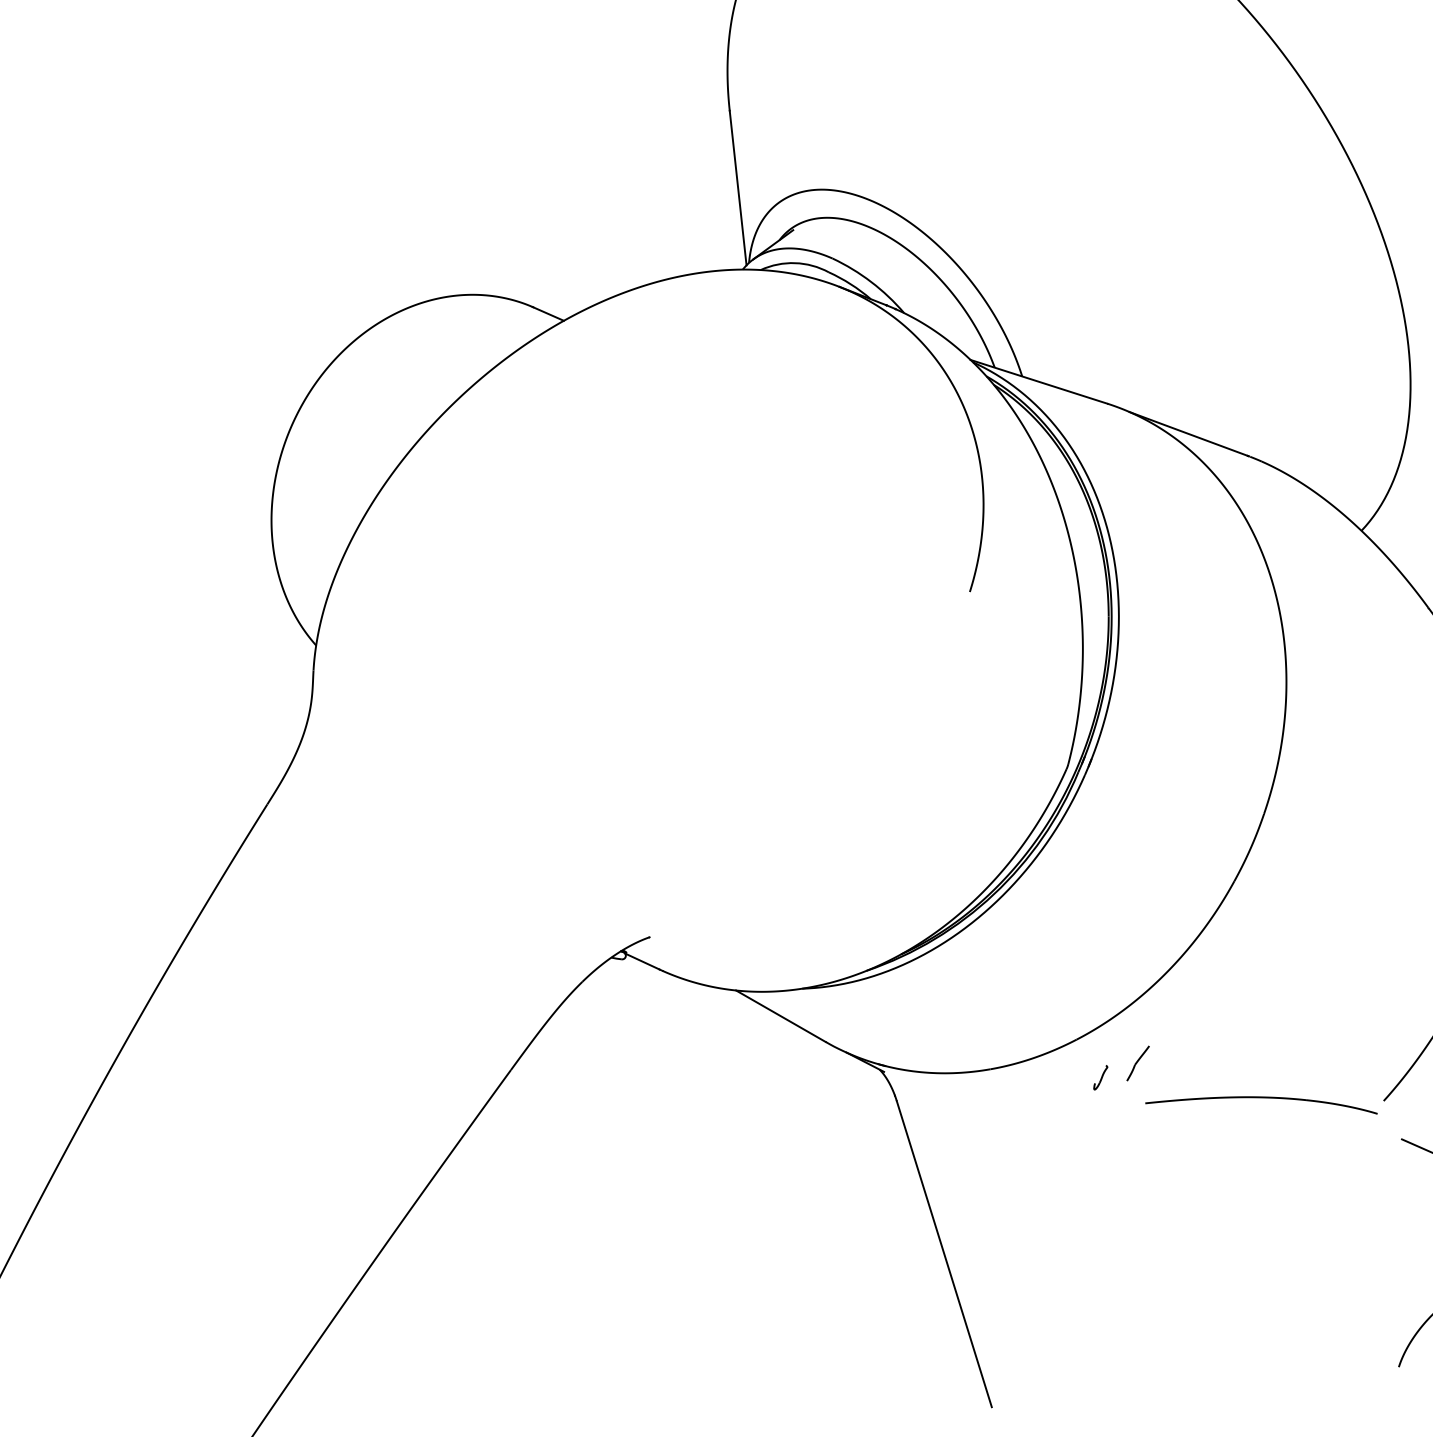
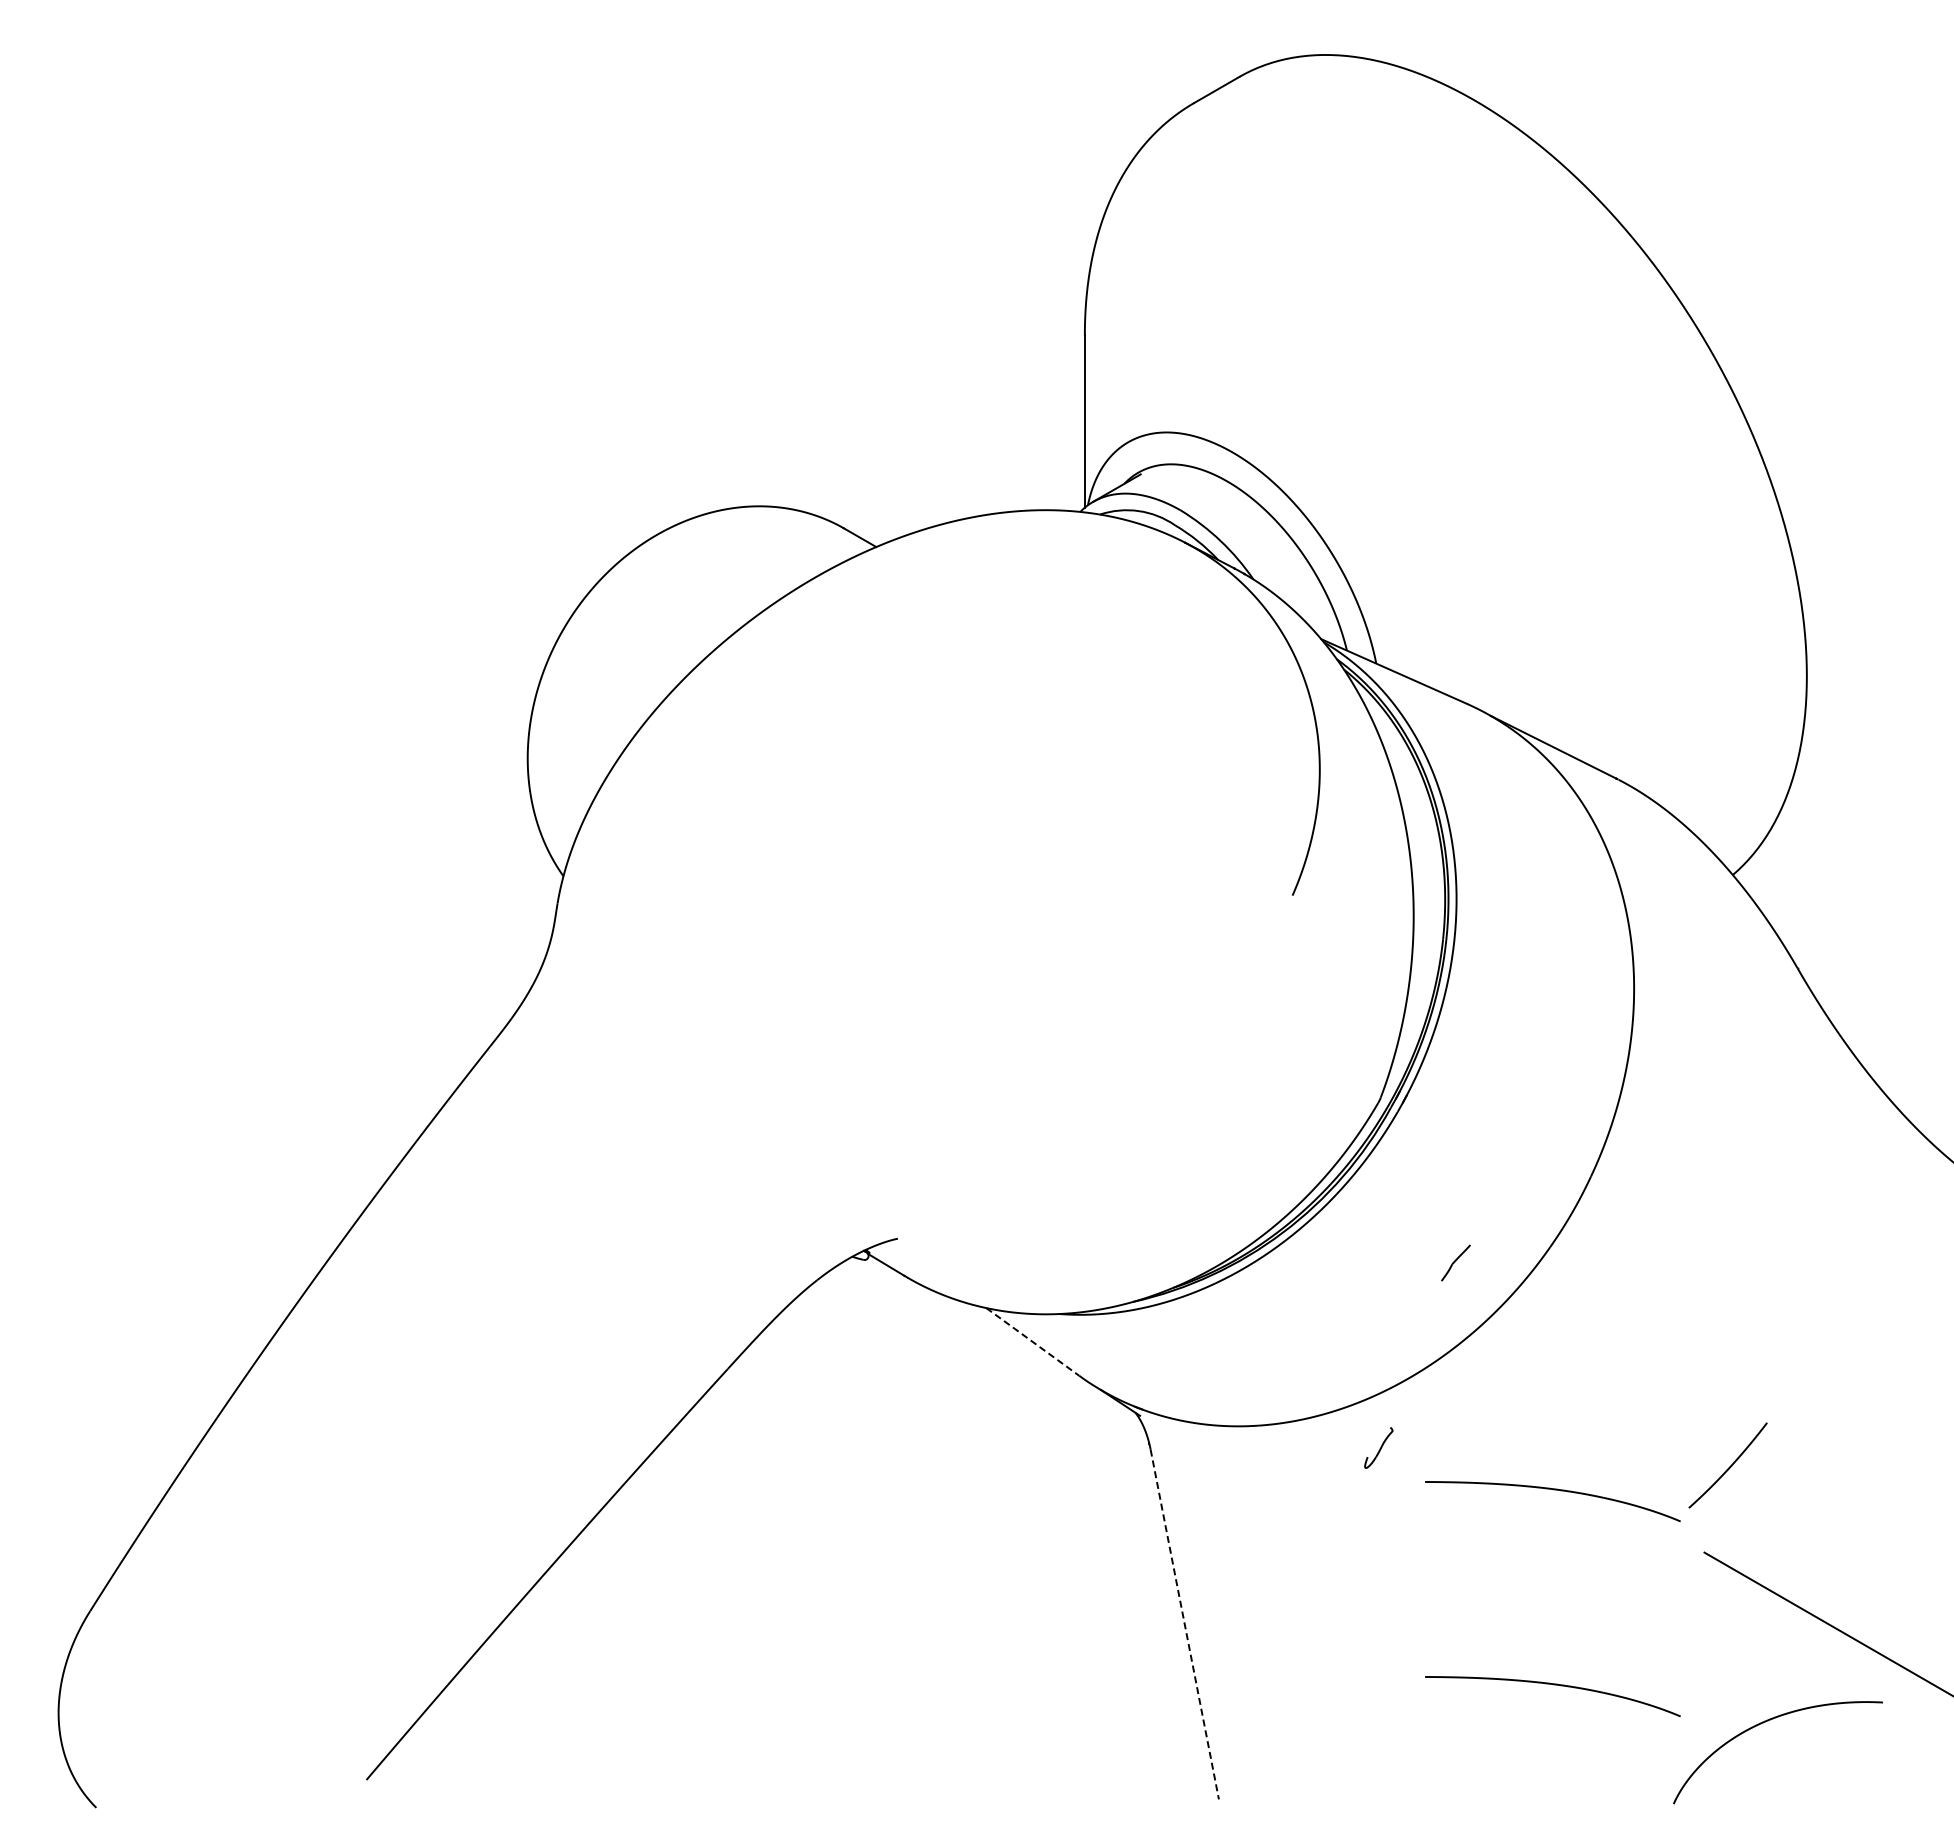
line: (781, 1016) -> (1033, 1342), solid -> dashed
part: (1137, 1063) -> (1455, 1262), moved
part: (1100, 1077) -> (1378, 1448), size x1.6
line: (944, 1255) -> (1184, 1625), solid -> dashed
part: (1279, 1272) -> (1553, 1685), added

